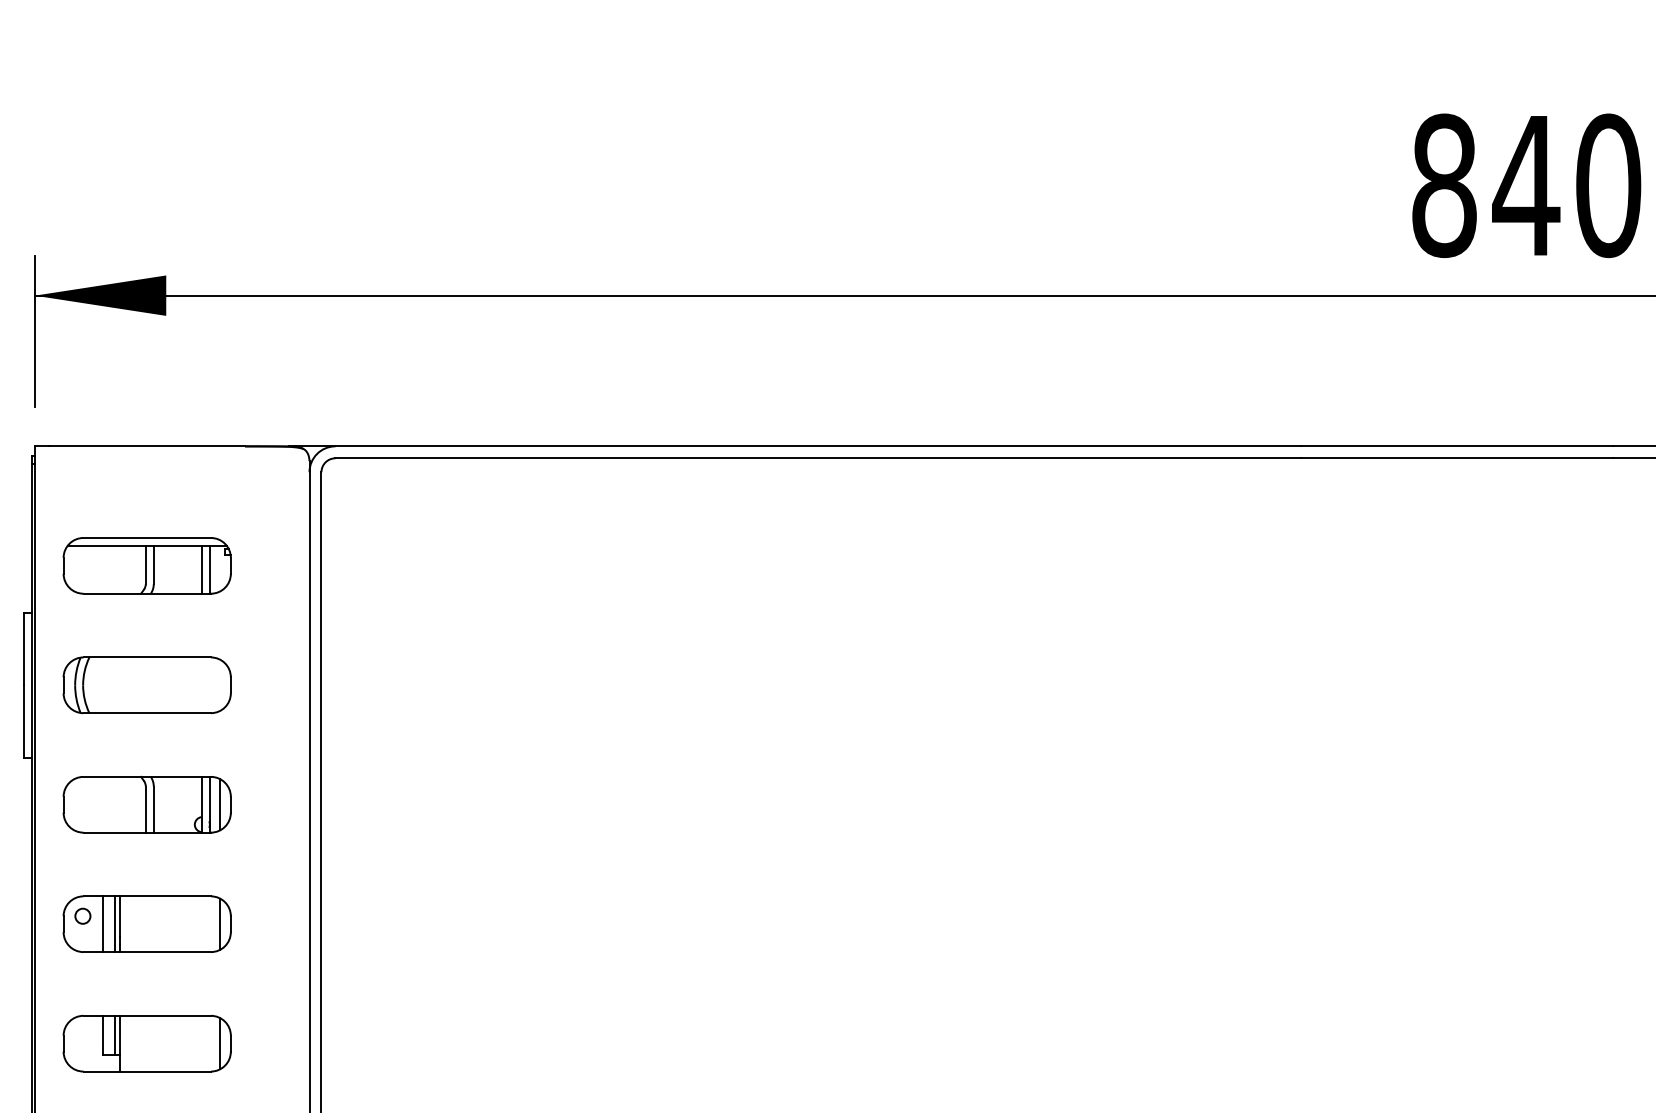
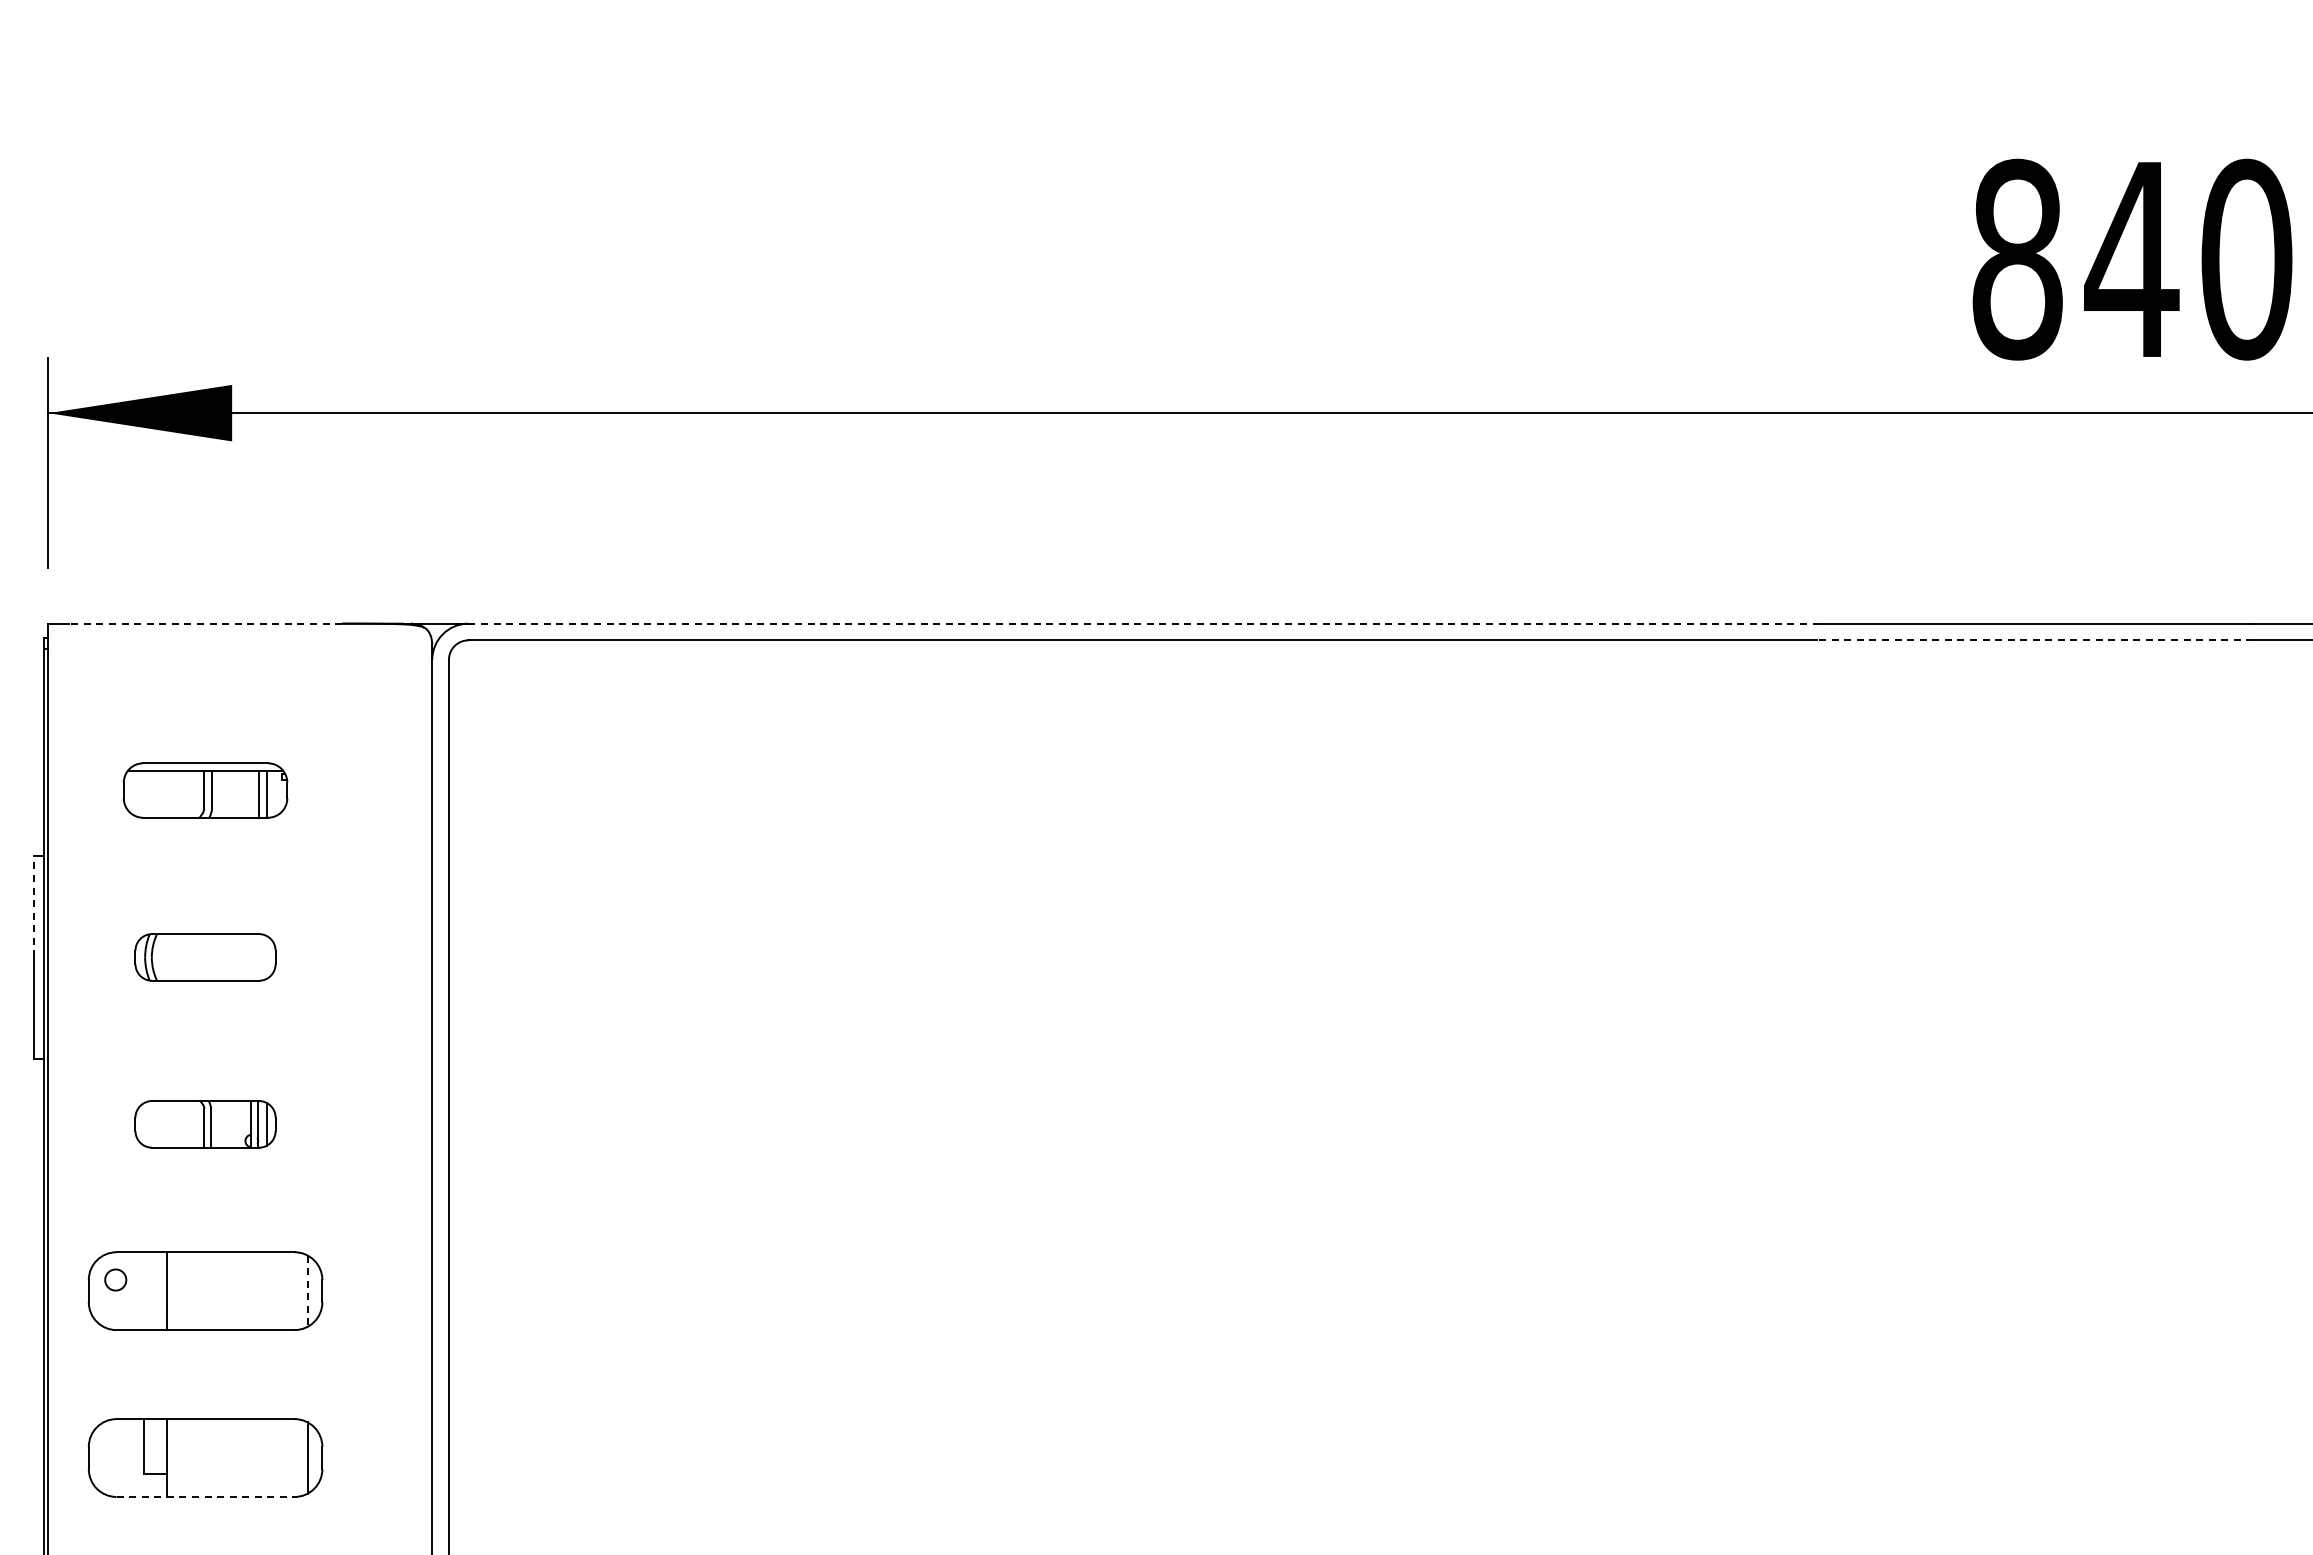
line: (147, 446) -> (205, 623), solid -> dashed
line: (818, 446) -> (1143, 623), solid -> dashed
line: (1456, 458) -> (2034, 640), solid -> dashed
part: (147, 565) -> (205, 790), size x0.7
line: (24, 648) -> (33, 906), solid -> dashed
part: (147, 685) -> (205, 957), size x0.6
part: (147, 804) -> (205, 1124), size x0.6
line: (102, 924) -> (143, 1291), removed
line: (114, 924) -> (160, 1291), removed
line: (220, 924) -> (307, 1291), solid -> dashed
line: (114, 1035) -> (160, 1446), removed
line: (147, 1071) -> (205, 1496), solid -> dashed

